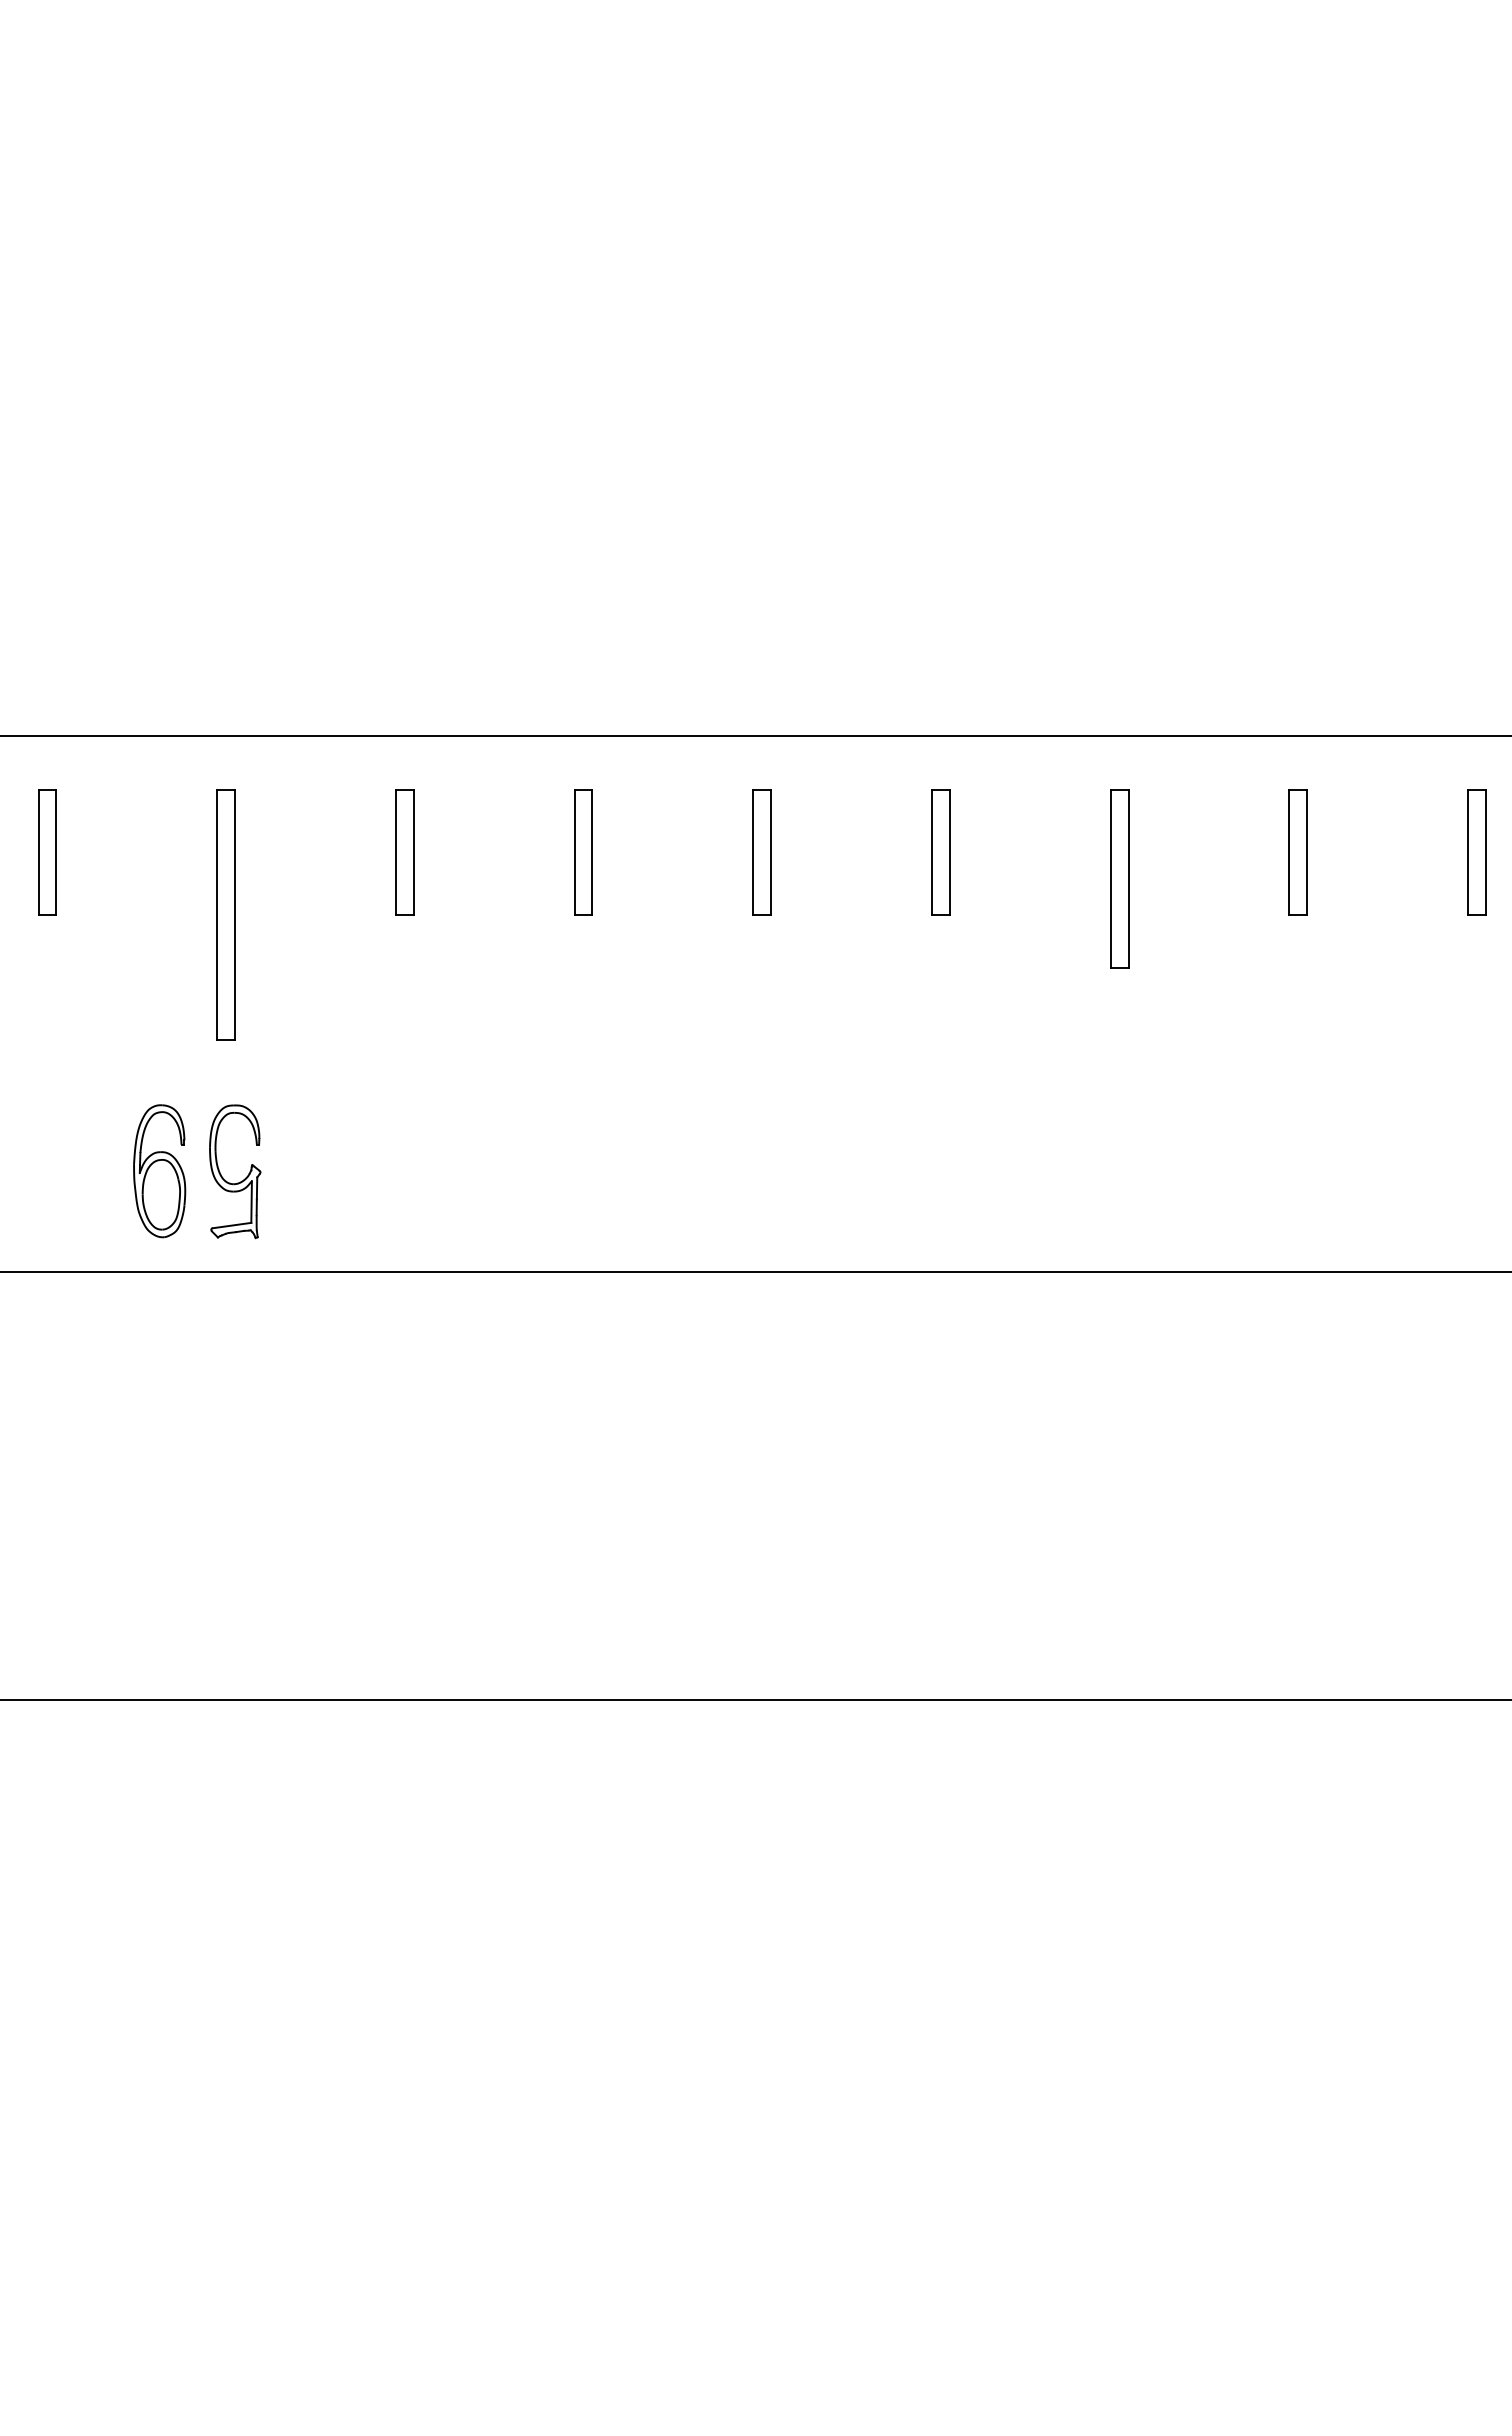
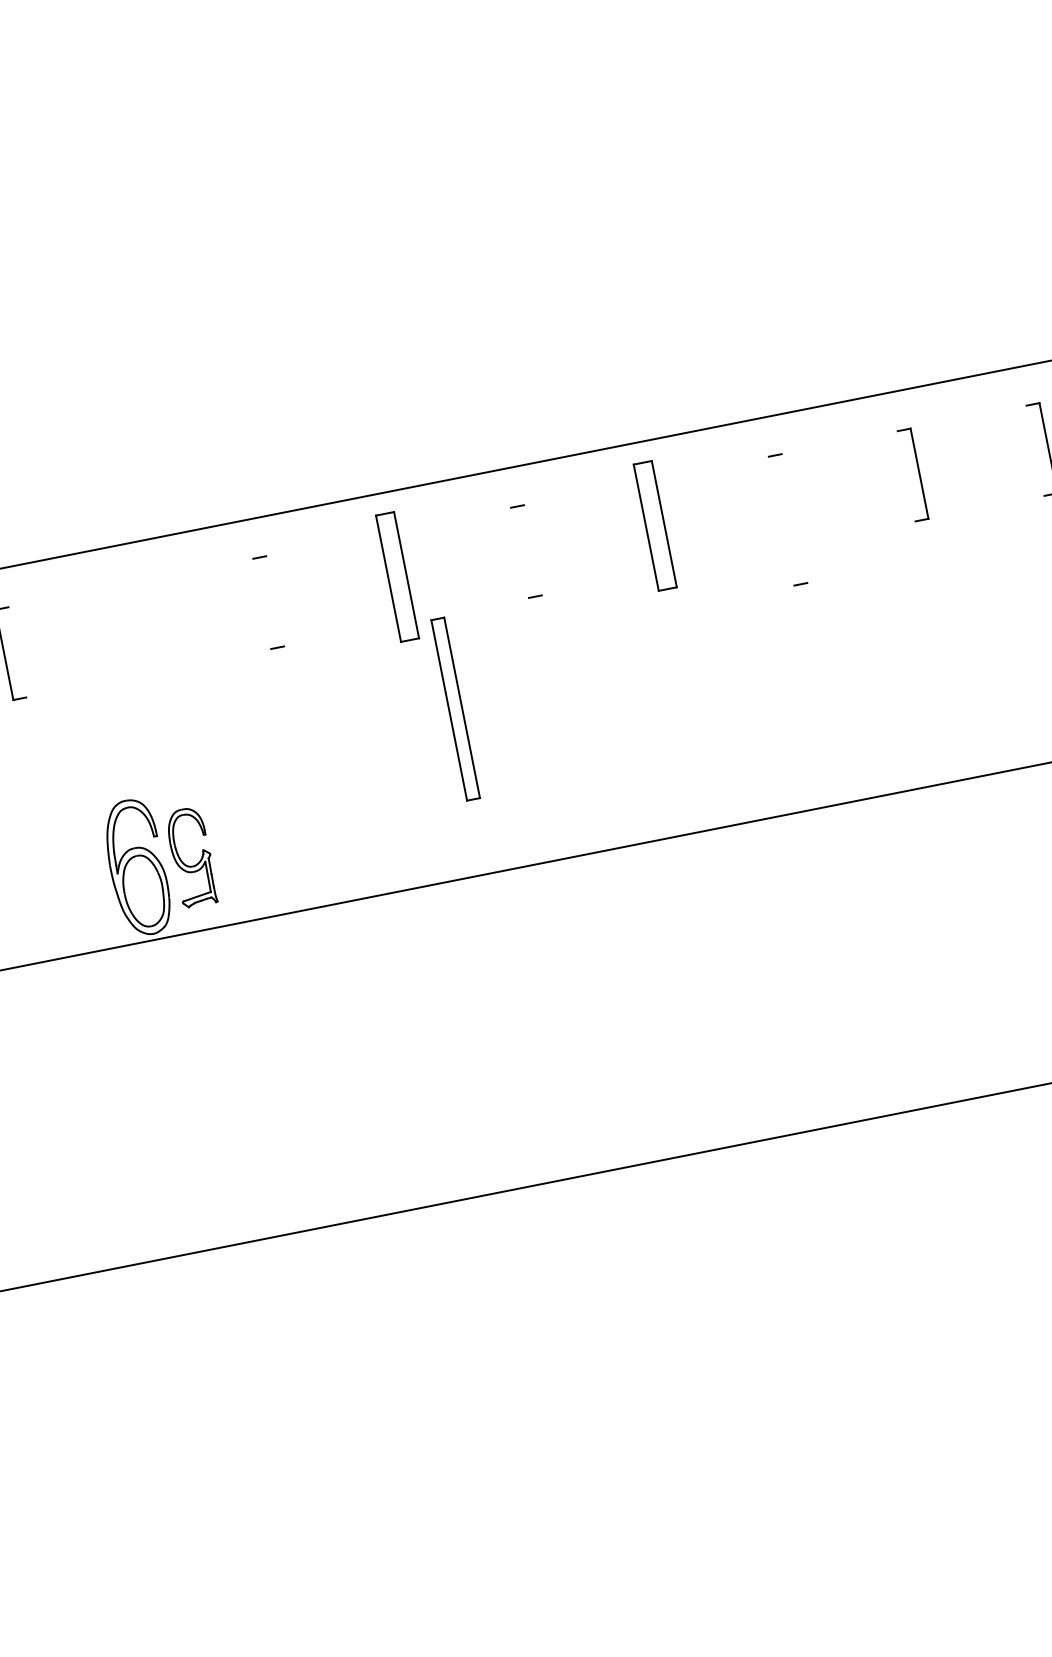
line: (56, 851) -> (17, 651), removed
line: (395, 851) -> (261, 603), removed
line: (413, 851) -> (274, 600), removed
line: (753, 851) -> (520, 552), removed
line: (771, 851) -> (533, 549), removed
line: (1289, 851) -> (906, 475), removed
line: (1468, 851) -> (1035, 450), removed
part: (583, 852) -> (397, 577), size x1.4
part: (940, 852) -> (655, 526), size x1.4
line: (1110, 878) -> (781, 520), removed
line: (1128, 878) -> (794, 518), removed
part: (225, 914) -> (455, 709), moved
part: (159, 1171) -> (137, 868), size x1.4

